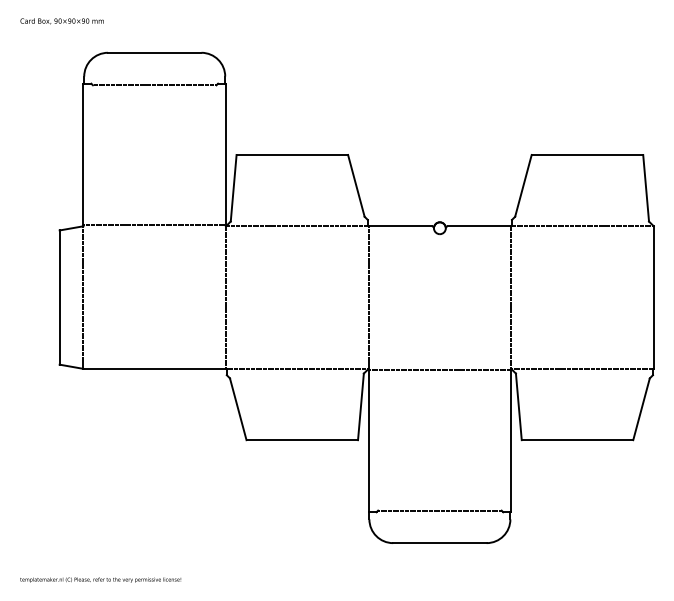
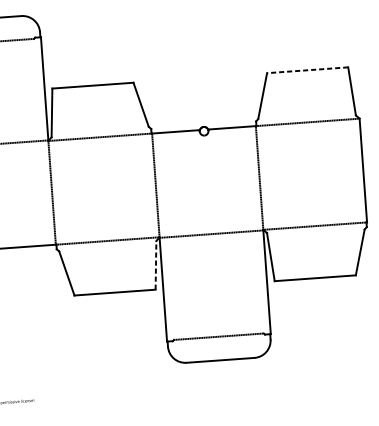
line: (587, 154) -> (307, 69), solid -> dashed
line: (360, 406) -> (155, 265), solid -> dashed

